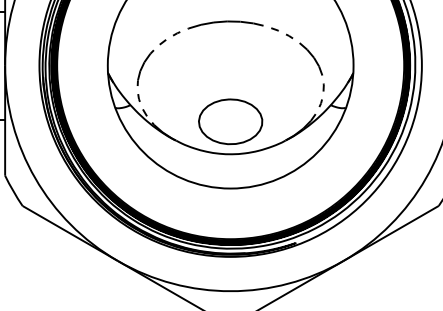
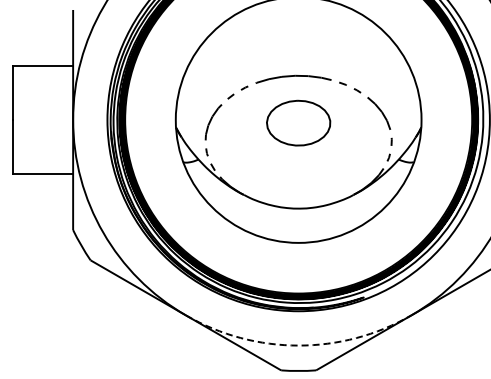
part: (230, 121) -> (298, 122), moved
arc: (230, 291) -> (298, 345), solid -> dashed

